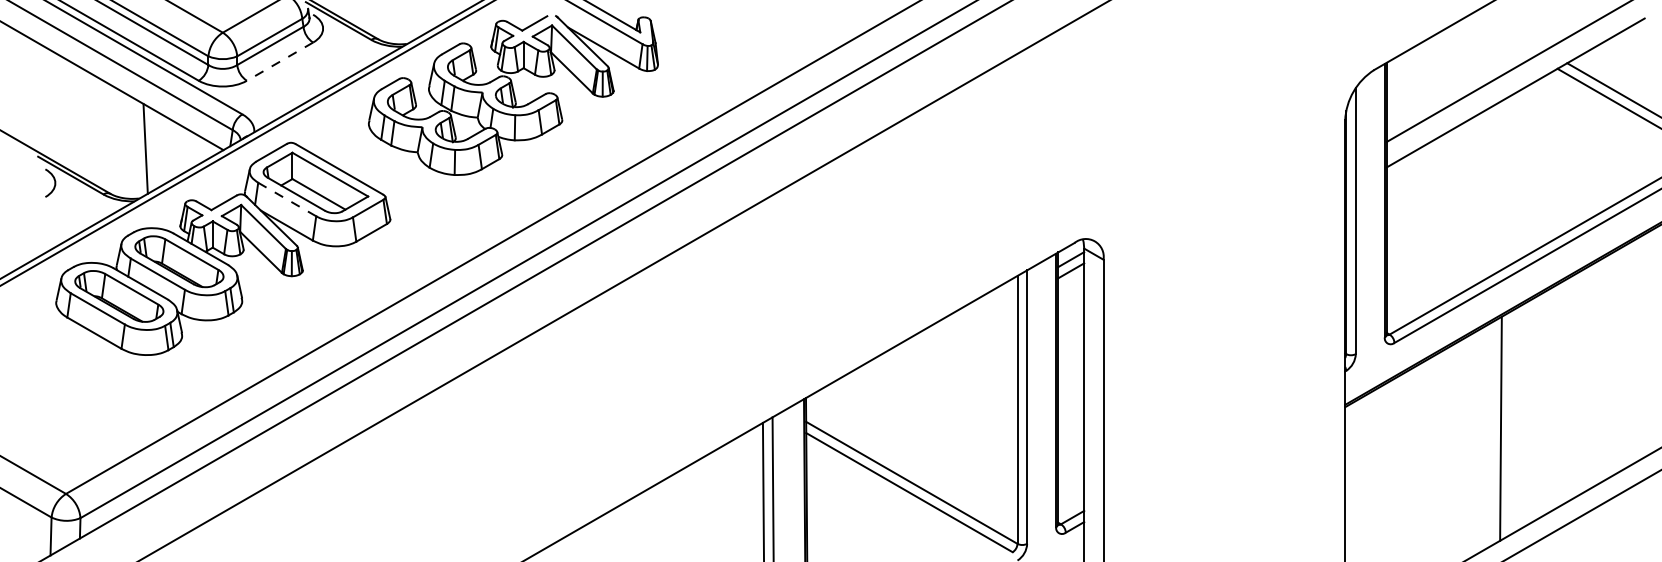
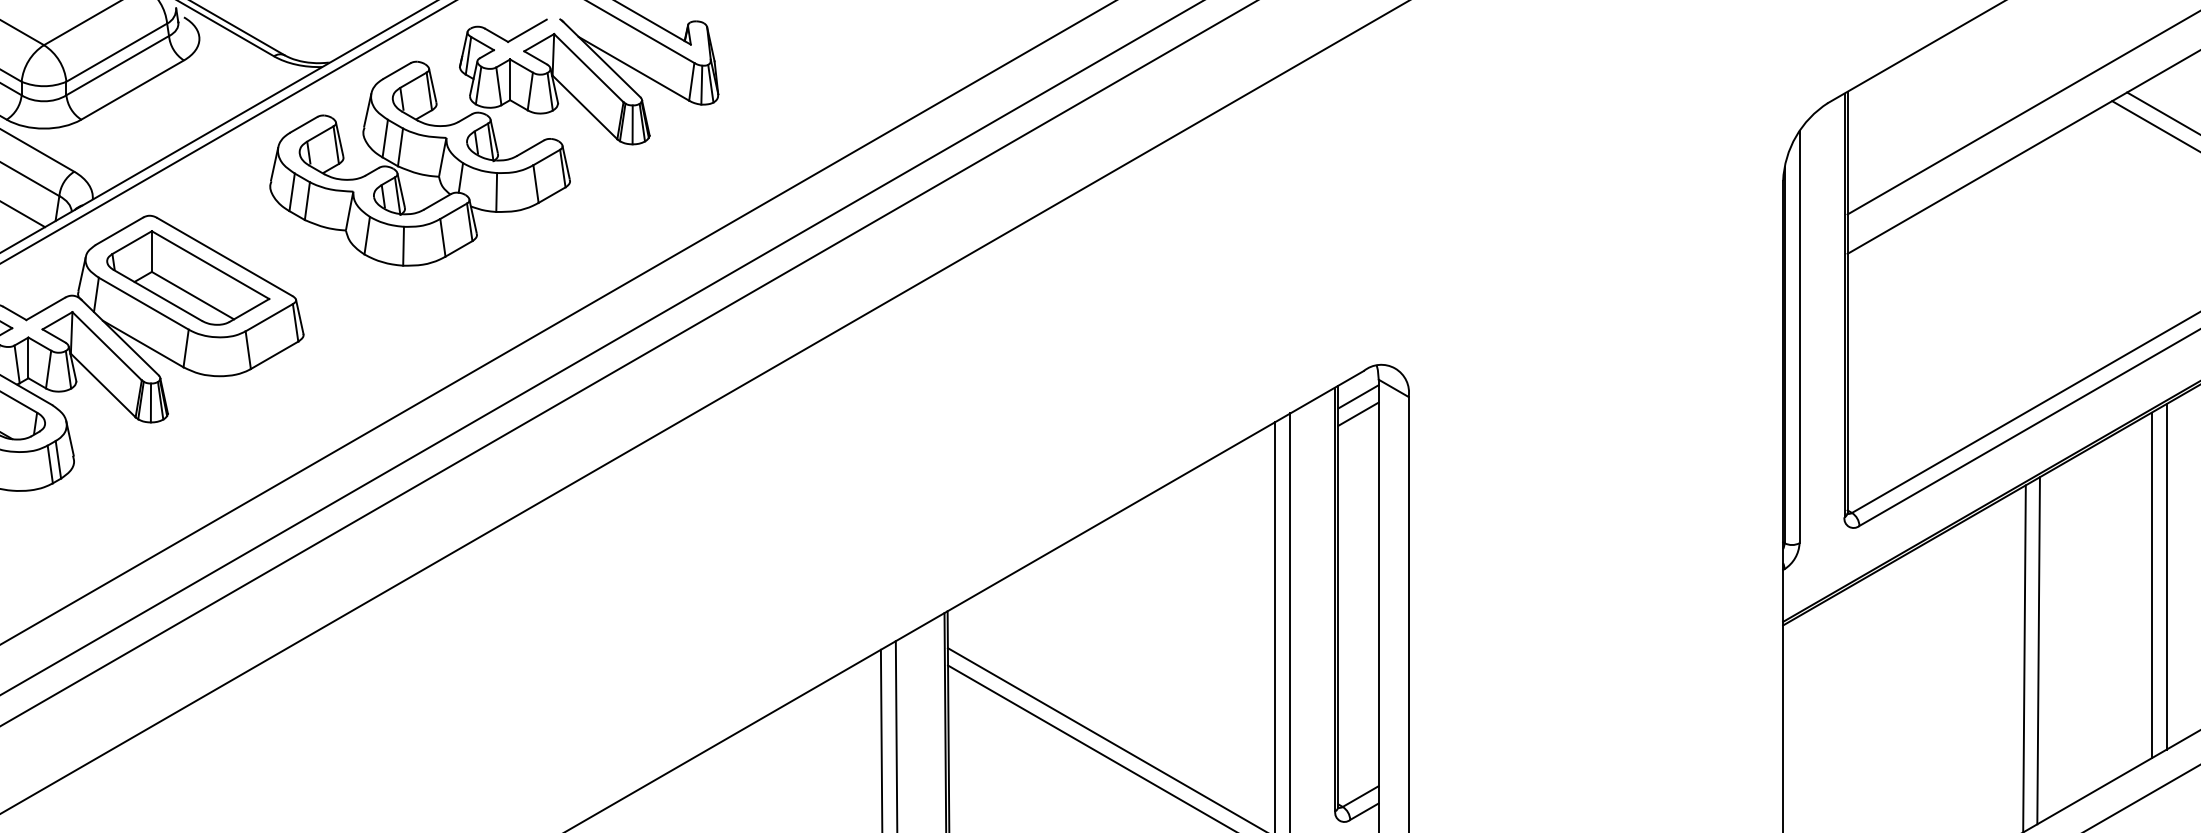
line: (279, 61) -> (131, 89), dashed -> solid
line: (286, 199) -> (142, 303), dashed -> solid
line: (1592, 375) -> (2166, 576), added
line: (1582, 380) -> (2150, 584), added
line: (1509, 423) -> (2037, 650), added

